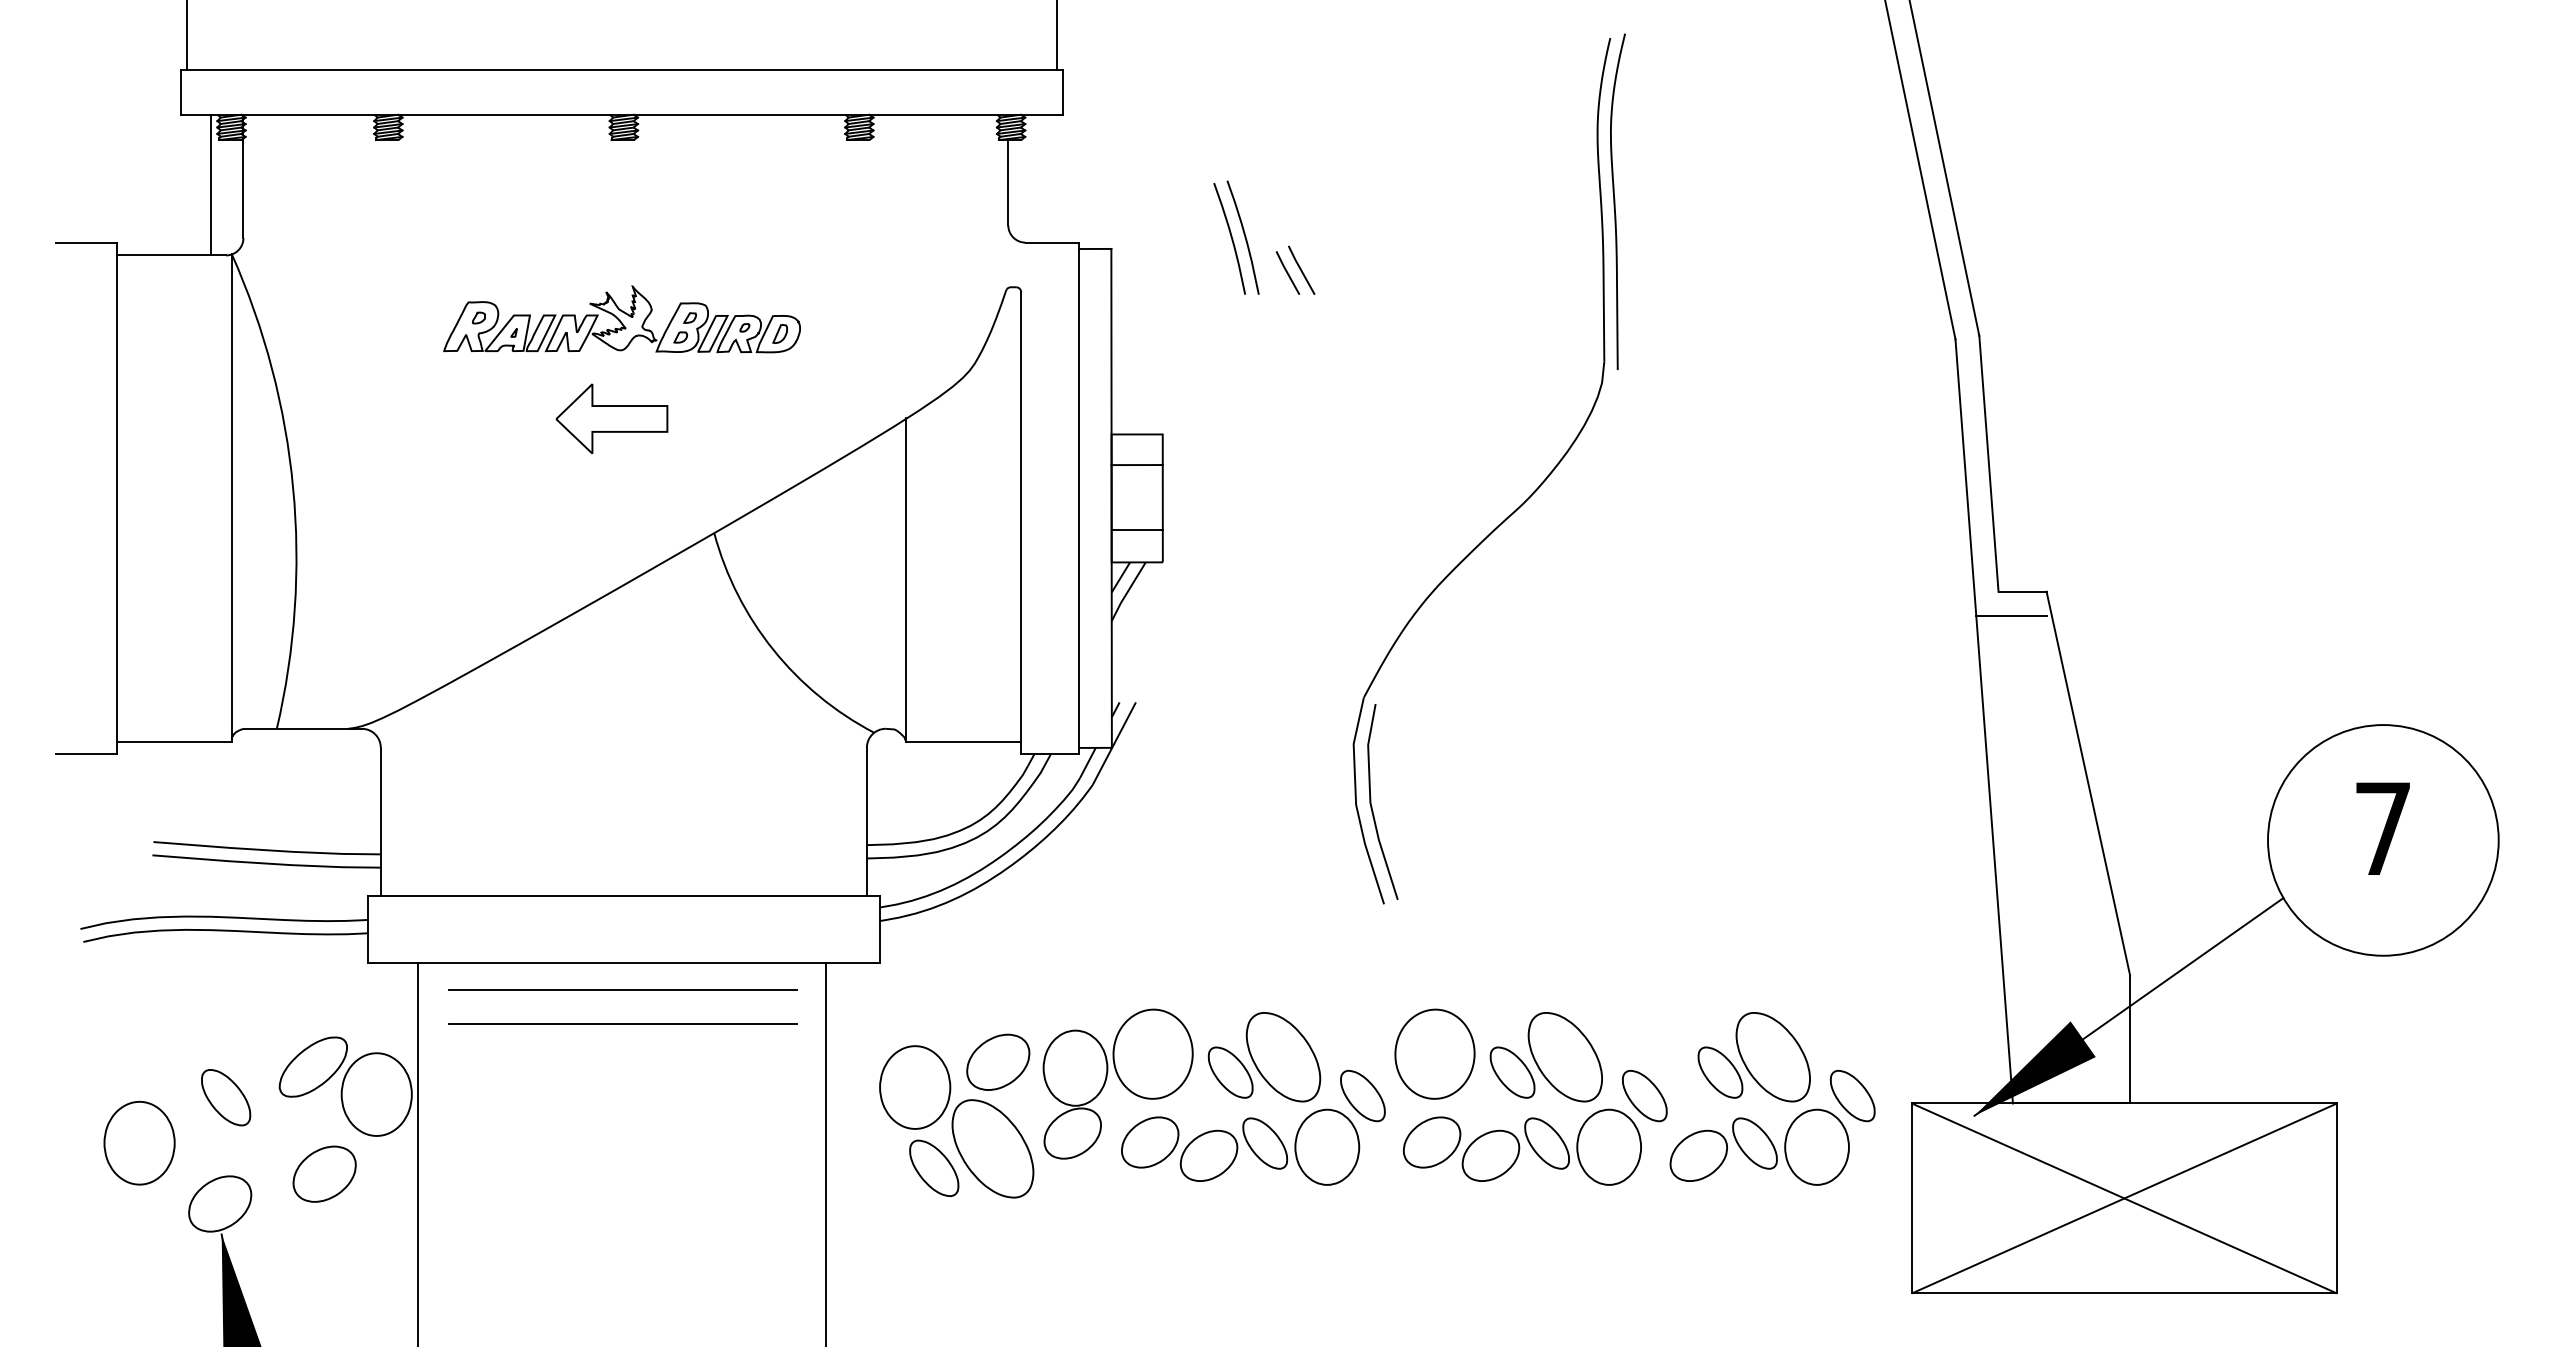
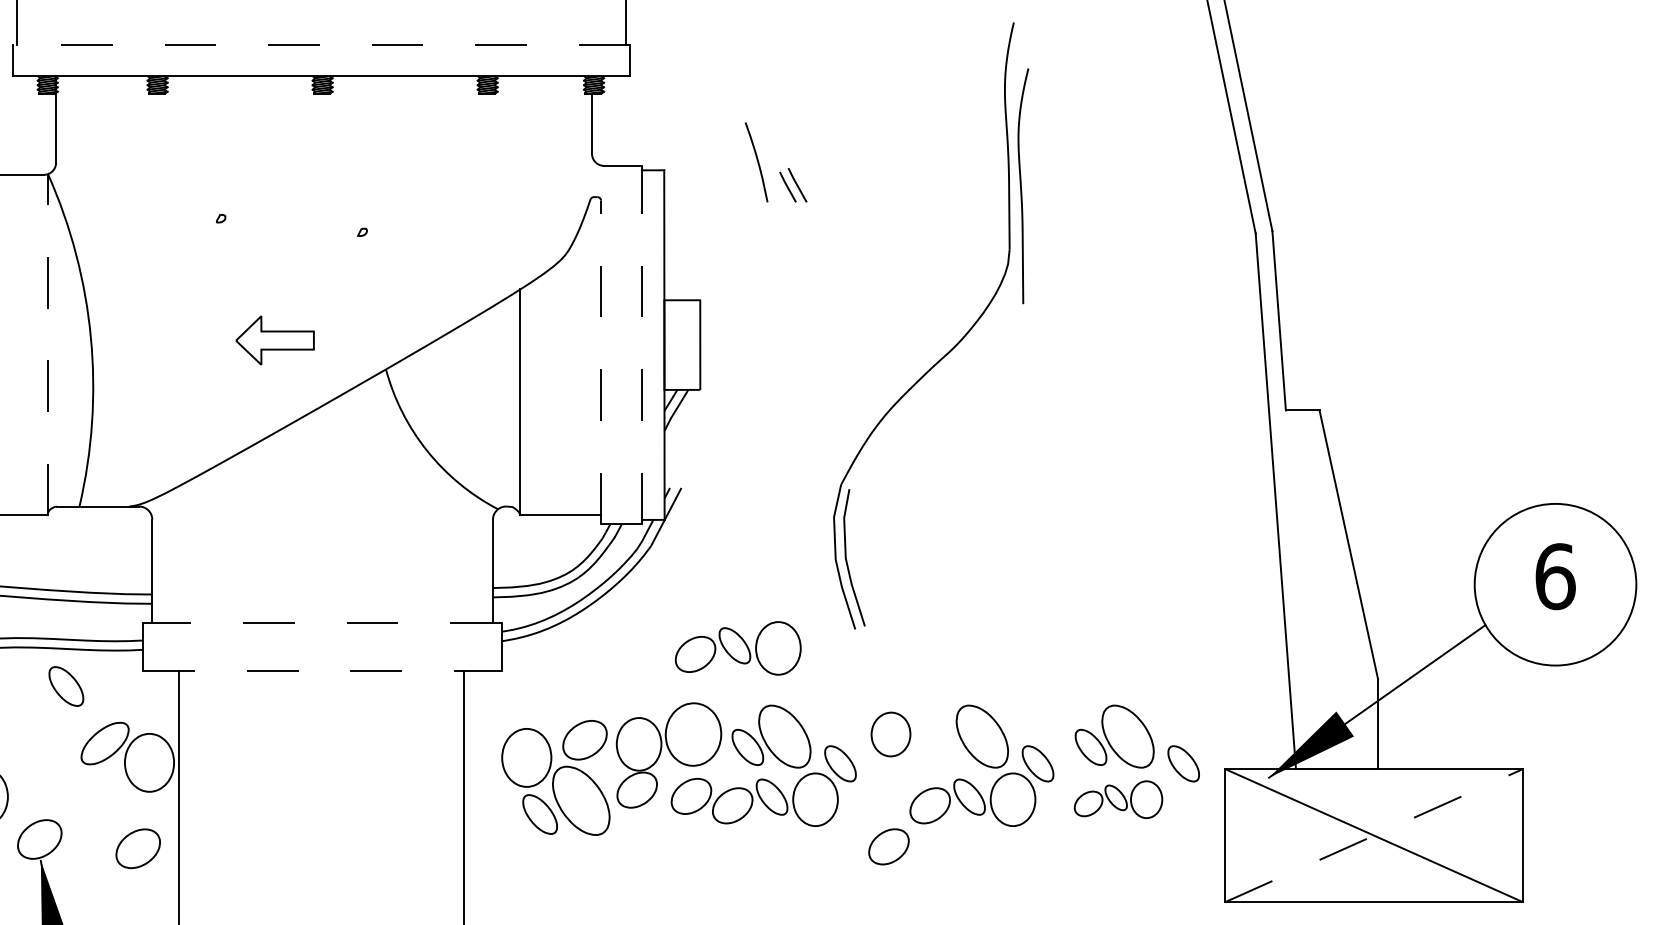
line: (622, 69) -> (321, 44), solid -> dashed
line: (210, 184) -> (33, 125), removed
curve: (1615, 201) -> (1021, 186), moved
curve: (1230, 237) -> (747, 162), removed
part: (621, 319) -> (321, 219), removed
part: (611, 418) -> (274, 340), moved
line: (1136, 465) -> (681, 322), removed
line: (231, 498) -> (47, 345), solid -> dashed
line: (1079, 498) -> (641, 345), solid -> dashed
line: (1021, 522) -> (601, 361), solid -> dashed
line: (1136, 530) -> (681, 367), removed
line: (2011, 615) -> (1294, 427), removed
text: (2383, 828) -> (1555, 576), 7 -> 6
line: (623, 895) -> (322, 623), solid -> dashed
part: (1216, 930) -> (737, 647), added
line: (623, 962) -> (322, 670), solid -> dashed
line: (623, 990) -> (322, 689), removed
line: (623, 1023) -> (322, 713), removed
part: (1434, 1053) -> (890, 734), size x0.7
part: (1512, 1072) -> (945, 747), removed
part: (226, 1097) -> (66, 686), moved
part: (1431, 1142) -> (888, 846), moved
part: (1759, 1146) -> (1118, 799), size x0.7
part: (324, 1173) -> (138, 848), moved
line: (2124, 1198) -> (1374, 835), solid -> dashed

